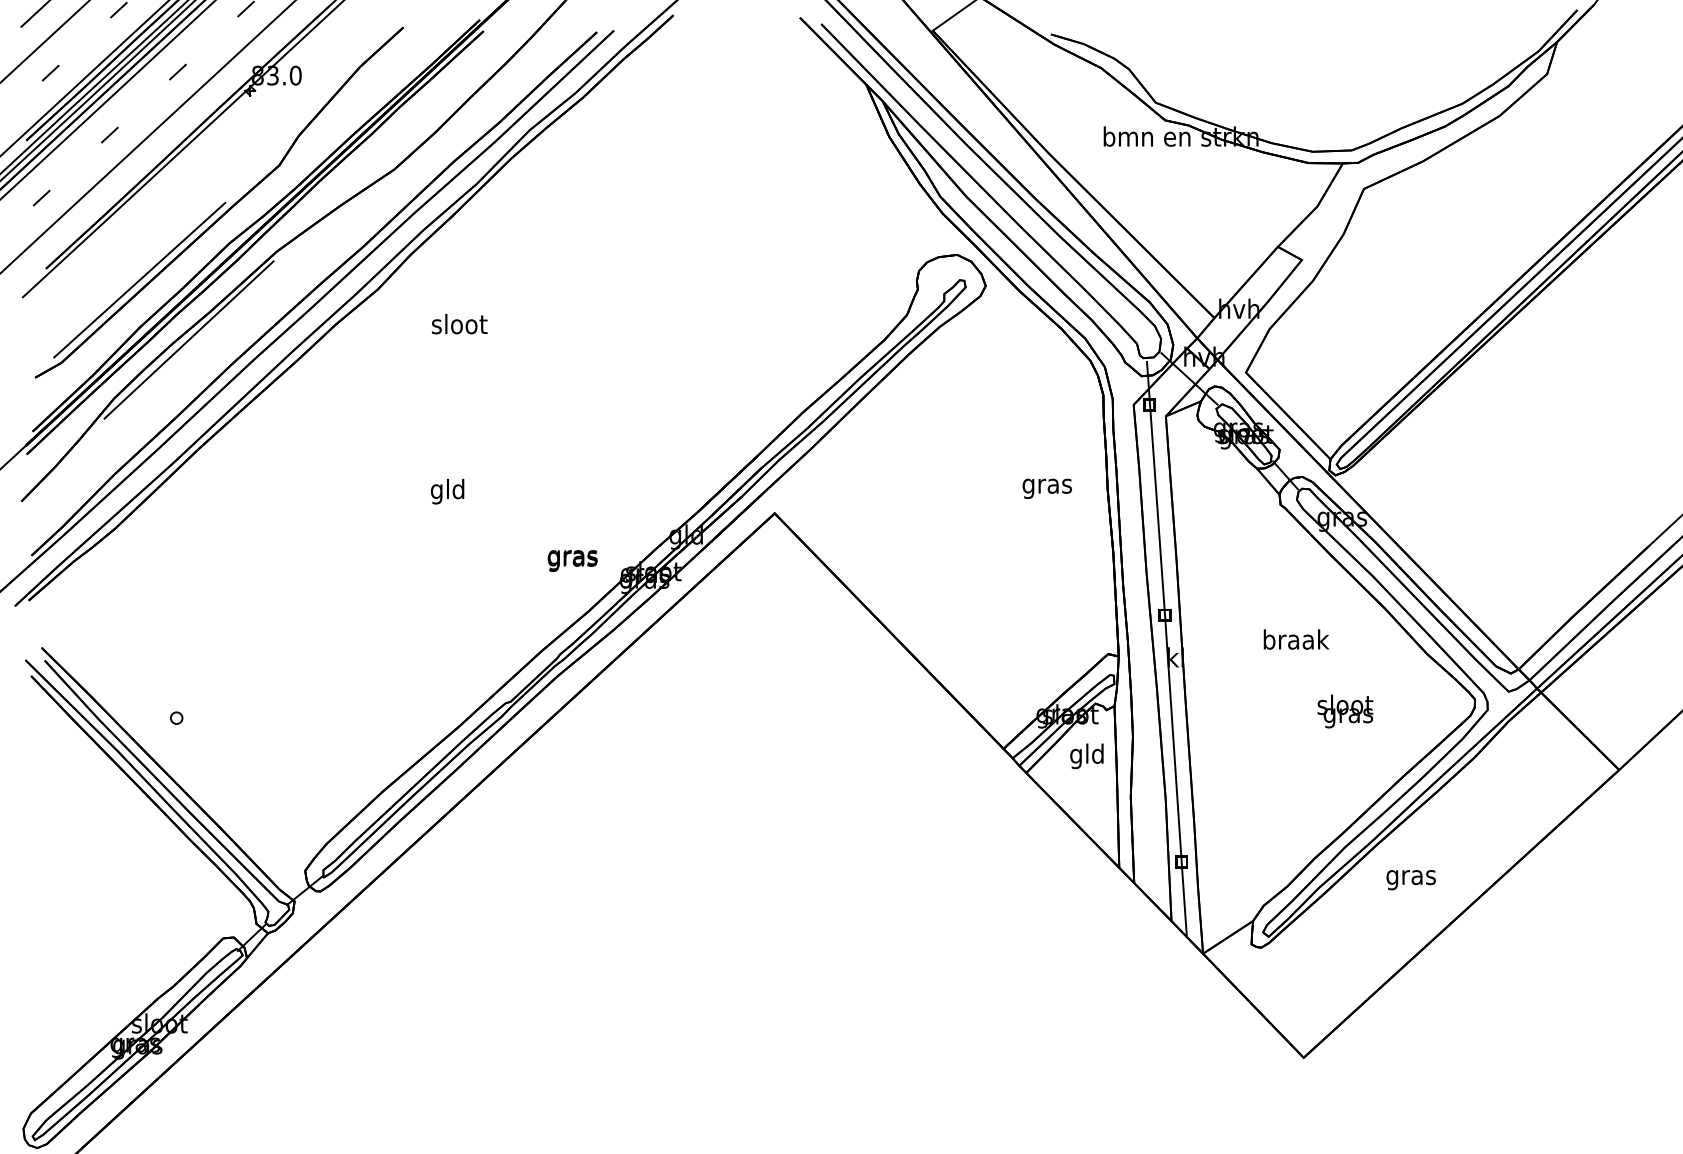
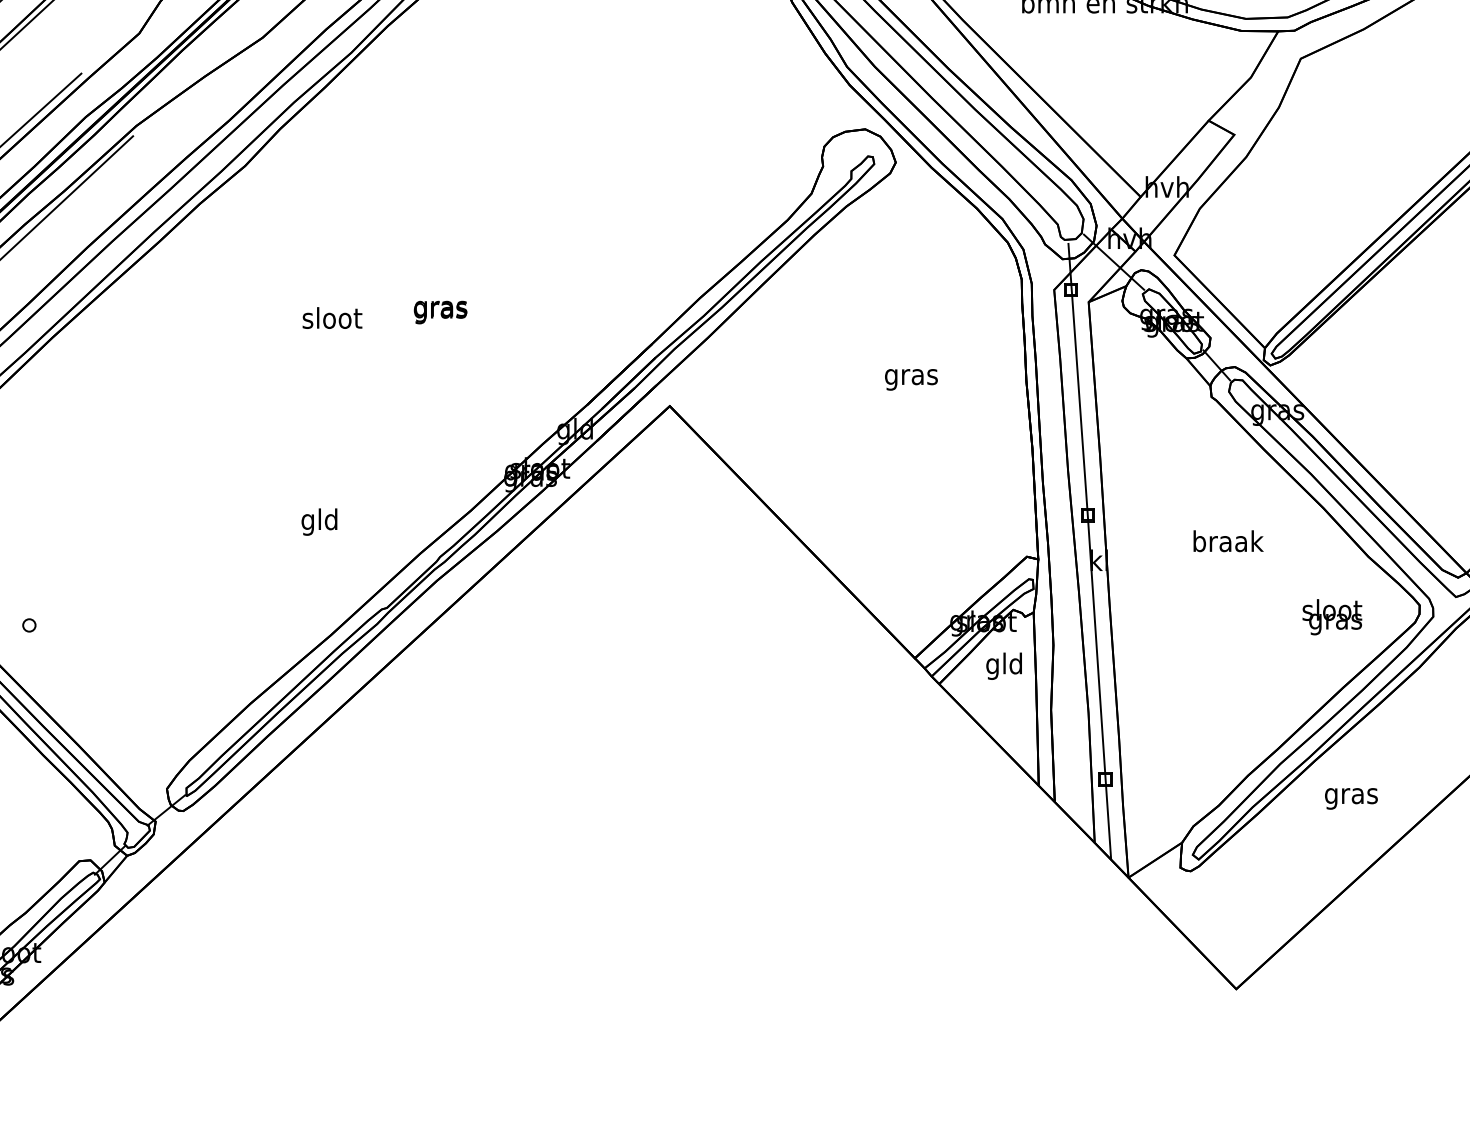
text: (459, 324) -> (332, 318), moved
text: (1046, 488) -> (910, 379), moved
text: (447, 491) -> (319, 521), moved
text: (572, 560) -> (440, 312), moved
text: (1345, 711) -> (1332, 617), moved

